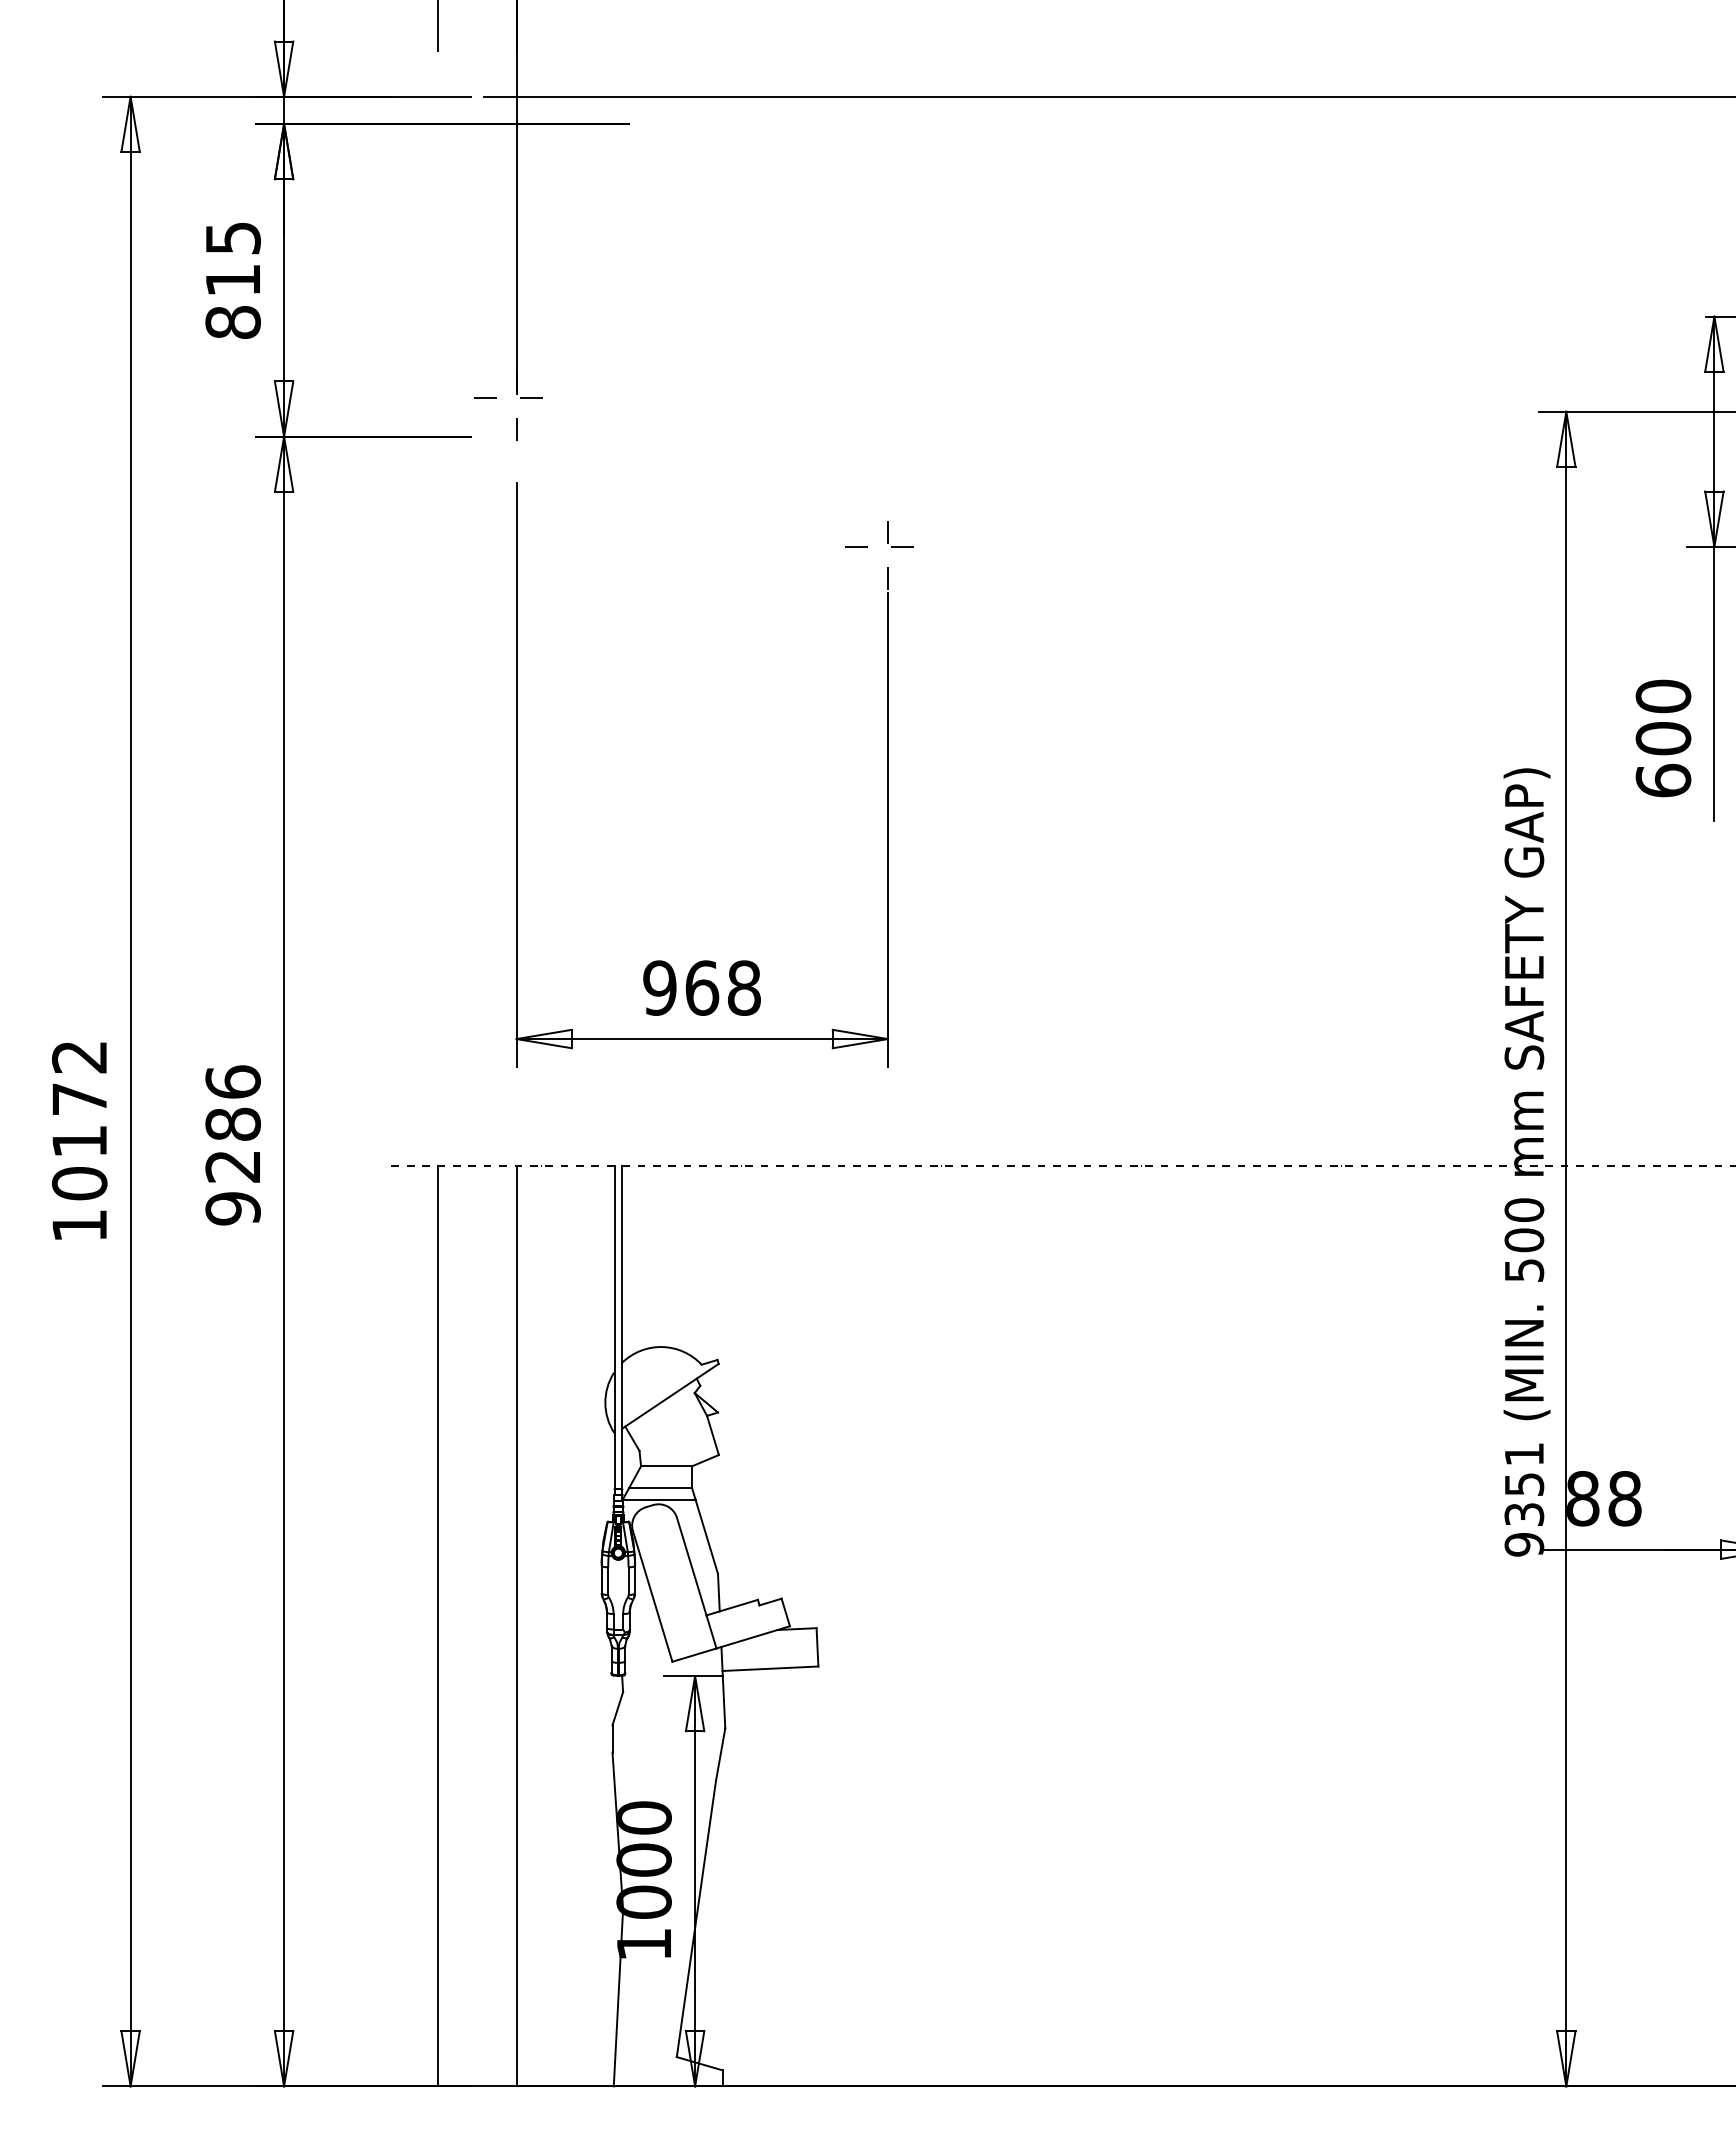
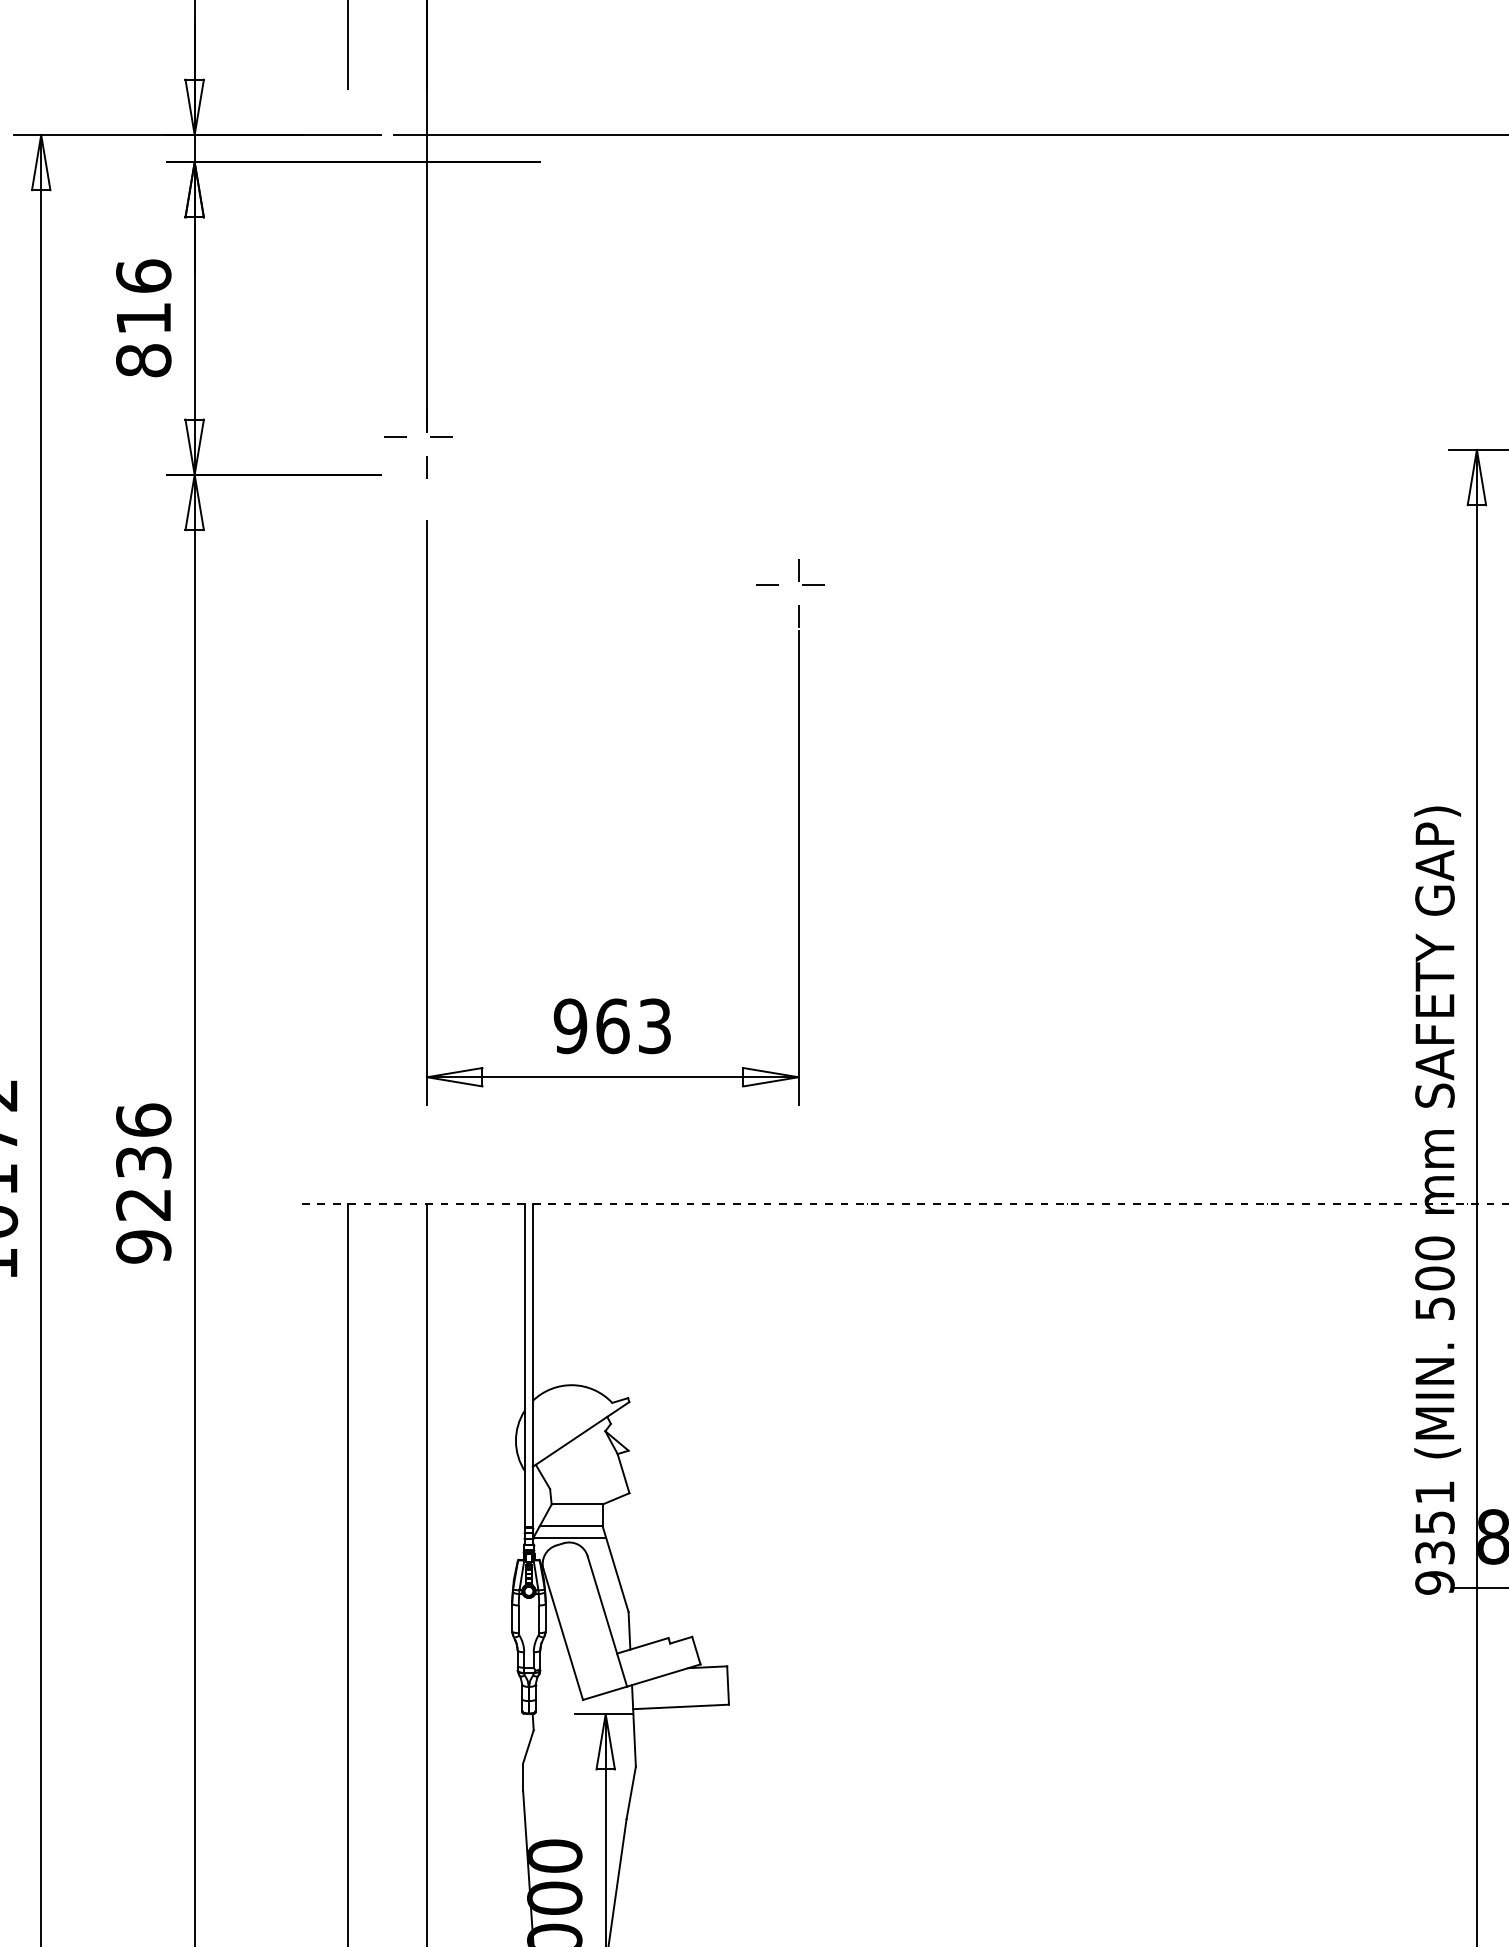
text: (232, 237) -> (143, 275), 815 -> 816
text: (743, 987) -> (654, 1025), 968 -> 963
text: (232, 1123) -> (143, 1161), 9286 -> 9236

